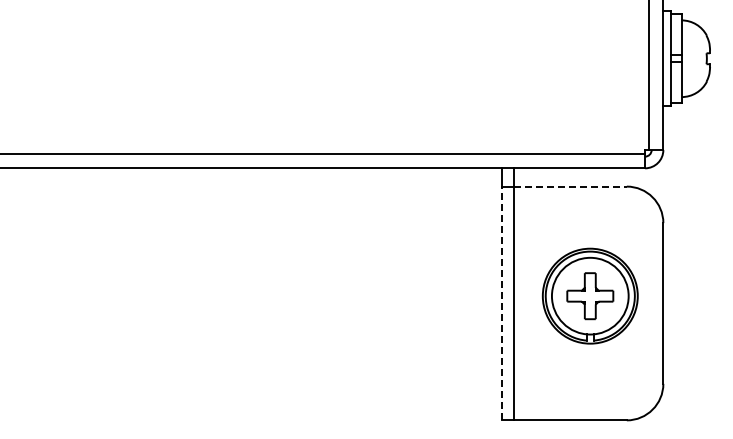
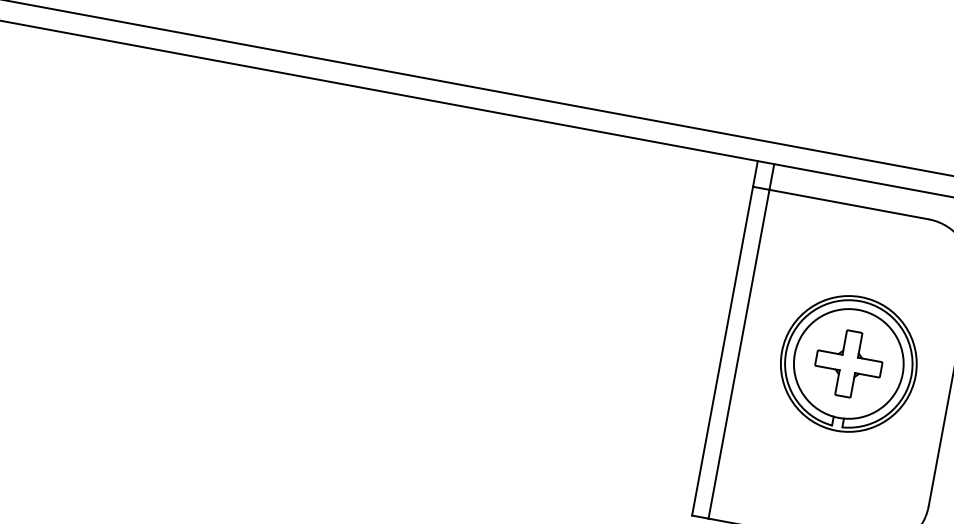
line: (570, 186) -> (849, 204), dashed -> solid
line: (501, 303) -> (722, 351), dashed -> solid

